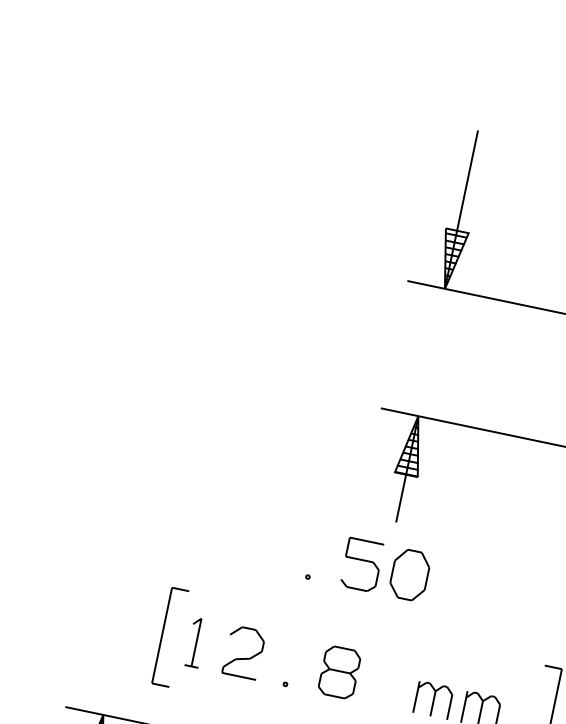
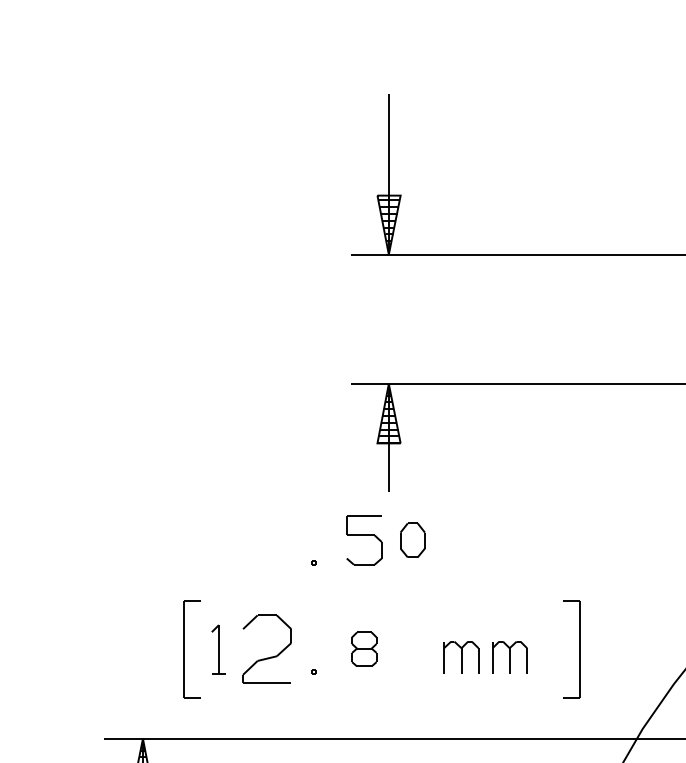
part: (409, 575) -> (412, 540), size x0.7
part: (244, 652) -> (267, 649), size x1.4
part: (339, 672) -> (364, 649), size x0.7

